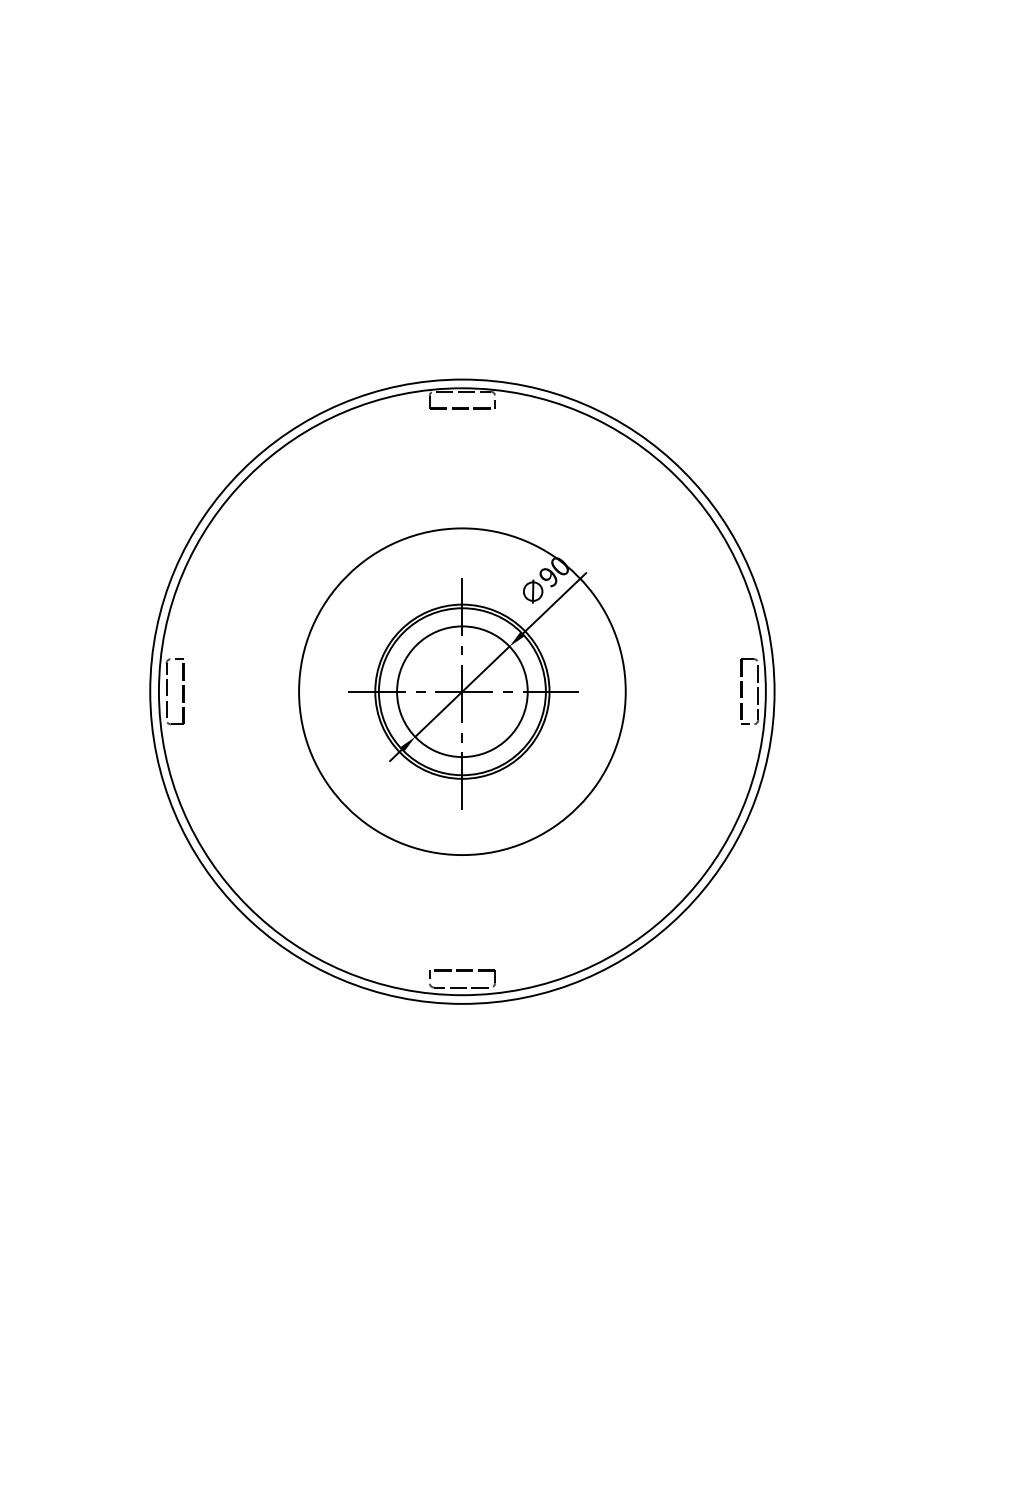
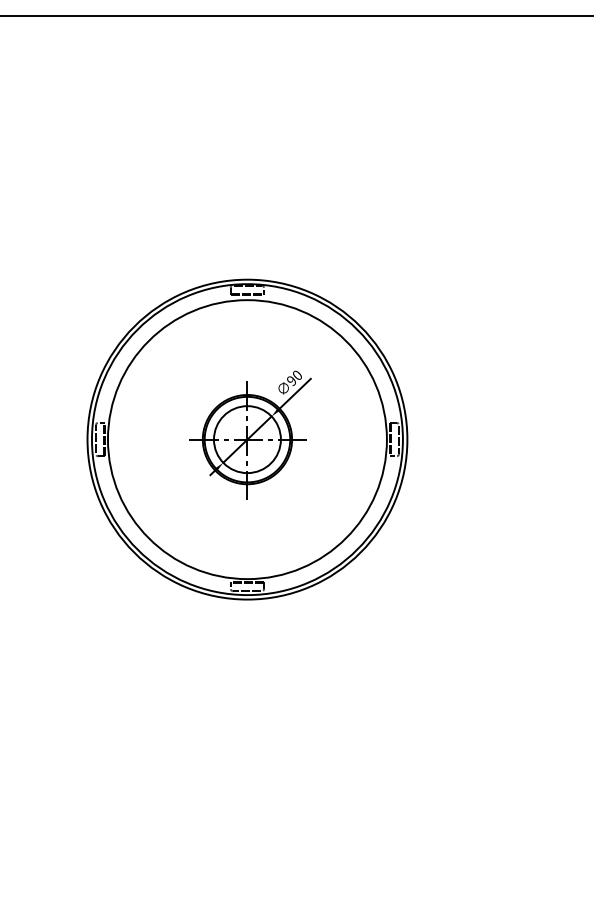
circle: (460, 691) -> (246, 439), size x1.67

